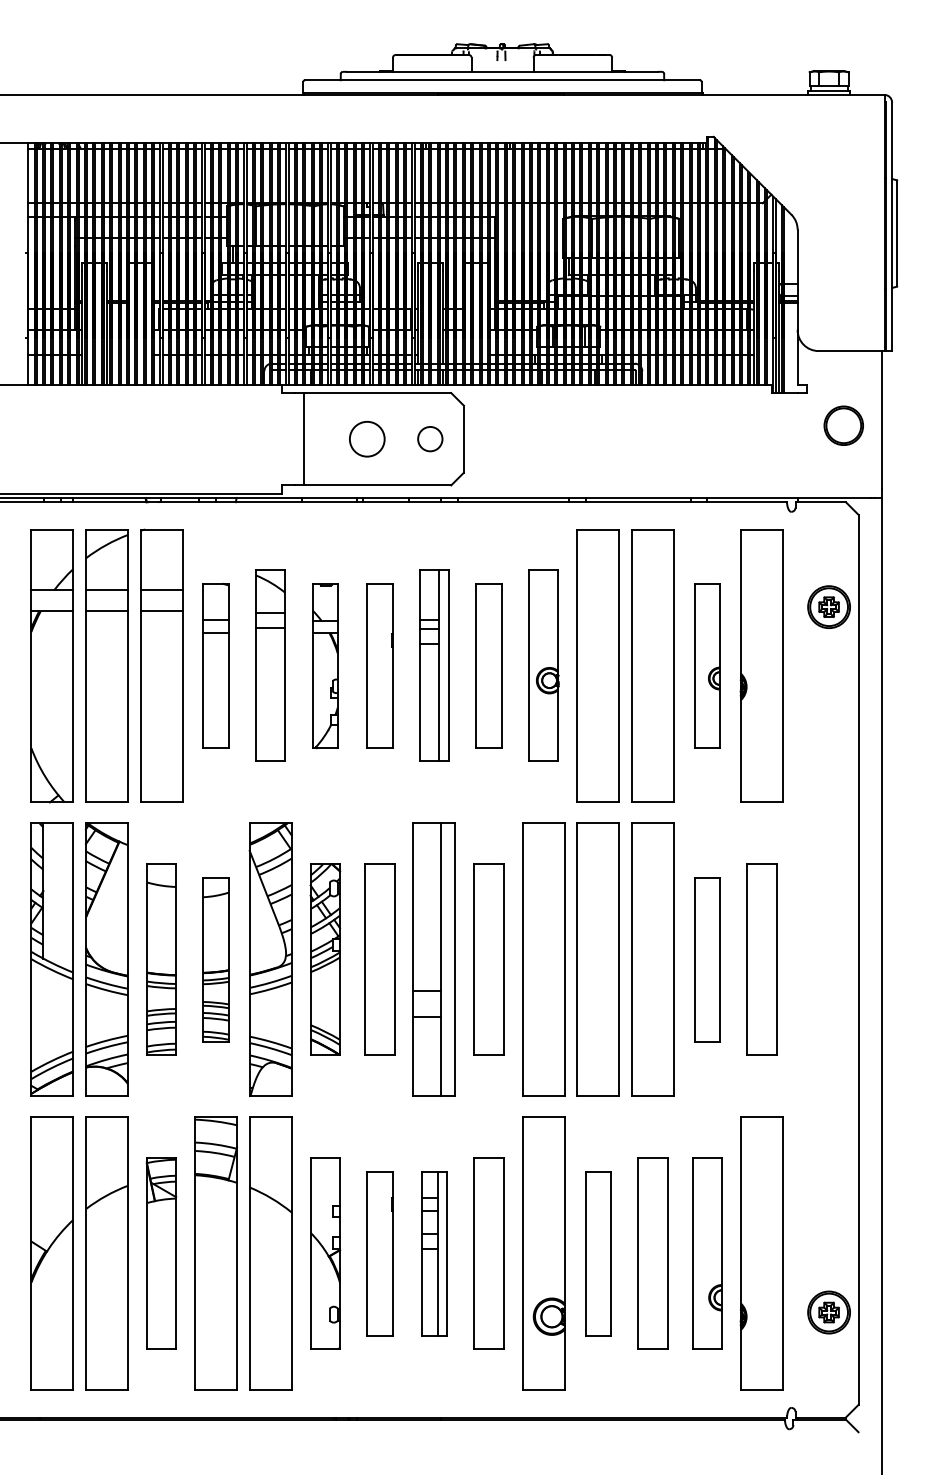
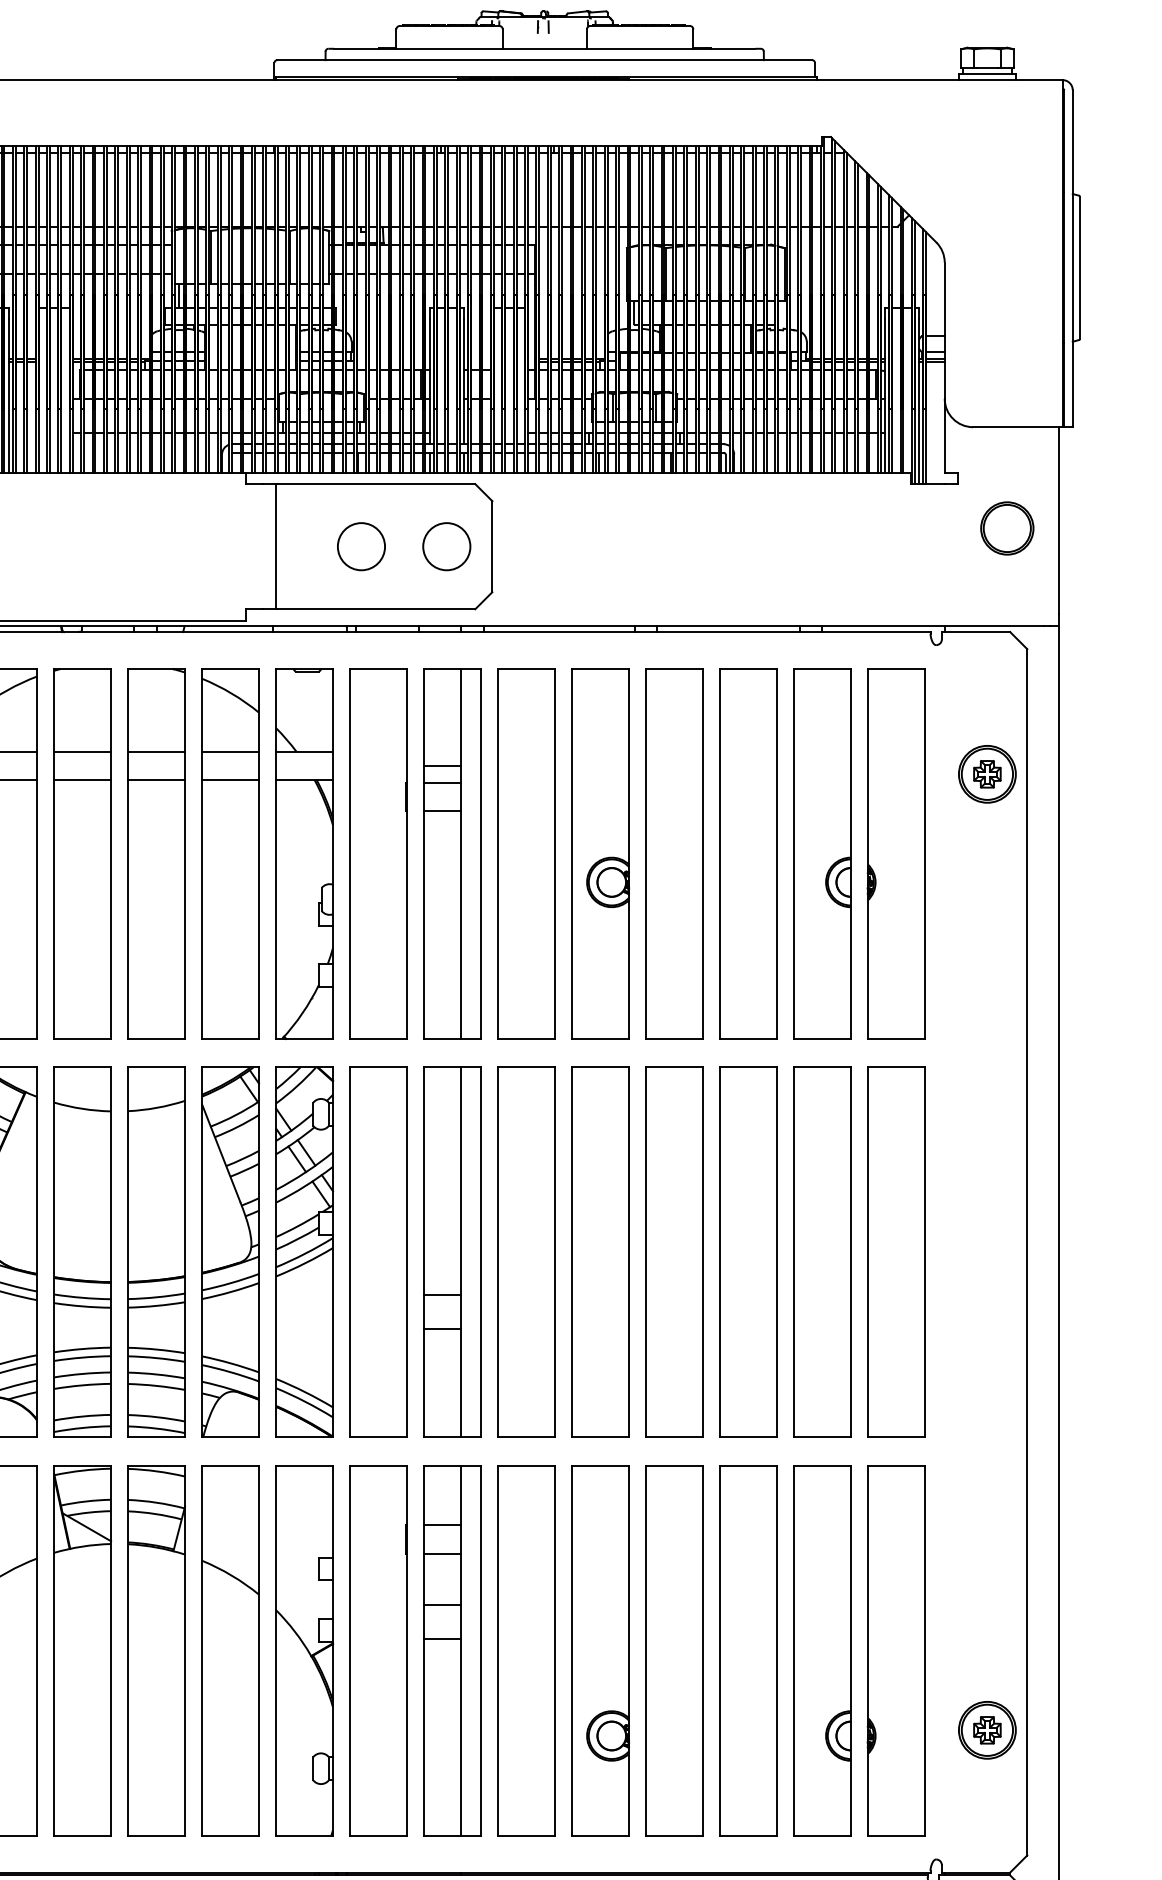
circle: (430, 438) -> (447, 545), size x1.43
part: (215, 665) -> (155, 853), size x1.67
part: (270, 665) -> (230, 853), size x1.43
part: (379, 665) -> (378, 853), size x1.67
part: (433, 665) -> (451, 853), size x1.43
part: (488, 665) -> (525, 853), size x1.67
part: (543, 665) -> (600, 853), size x1.43
part: (706, 665) -> (821, 853), size x1.67
part: (324, 666) -> (303, 854), size x1.67
part: (161, 959) -> (82, 1251), size x1.43
part: (215, 959) -> (155, 1251), size x1.67
part: (325, 959) -> (304, 1251), size x1.43
part: (379, 959) -> (378, 1251), size x1.43
part: (488, 959) -> (525, 1251), size x1.43
part: (706, 959) -> (821, 1251), size x1.67
part: (761, 959) -> (895, 1251), size x1.43
part: (161, 1253) -> (82, 1650), size x1.43
part: (325, 1253) -> (304, 1650), size x1.43
part: (379, 1253) -> (378, 1650), size x1.67
part: (433, 1253) -> (451, 1650), size x1.67
part: (488, 1253) -> (525, 1650), size x1.43
part: (597, 1253) -> (673, 1650), size x1.67
part: (652, 1253) -> (748, 1650), size x1.43
part: (706, 1253) -> (821, 1650), size x1.43

